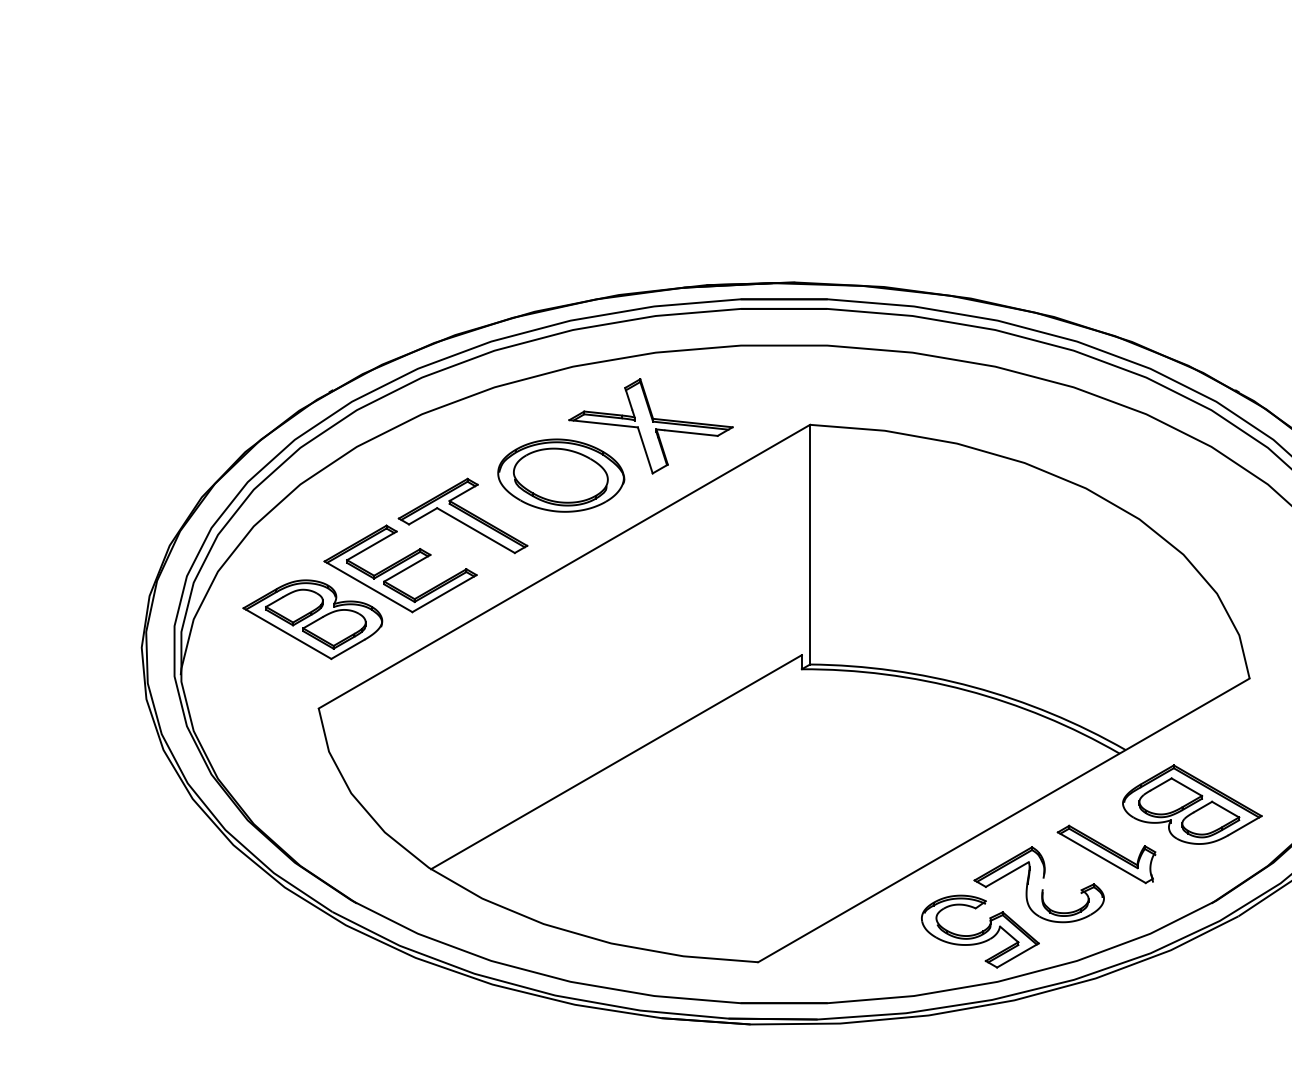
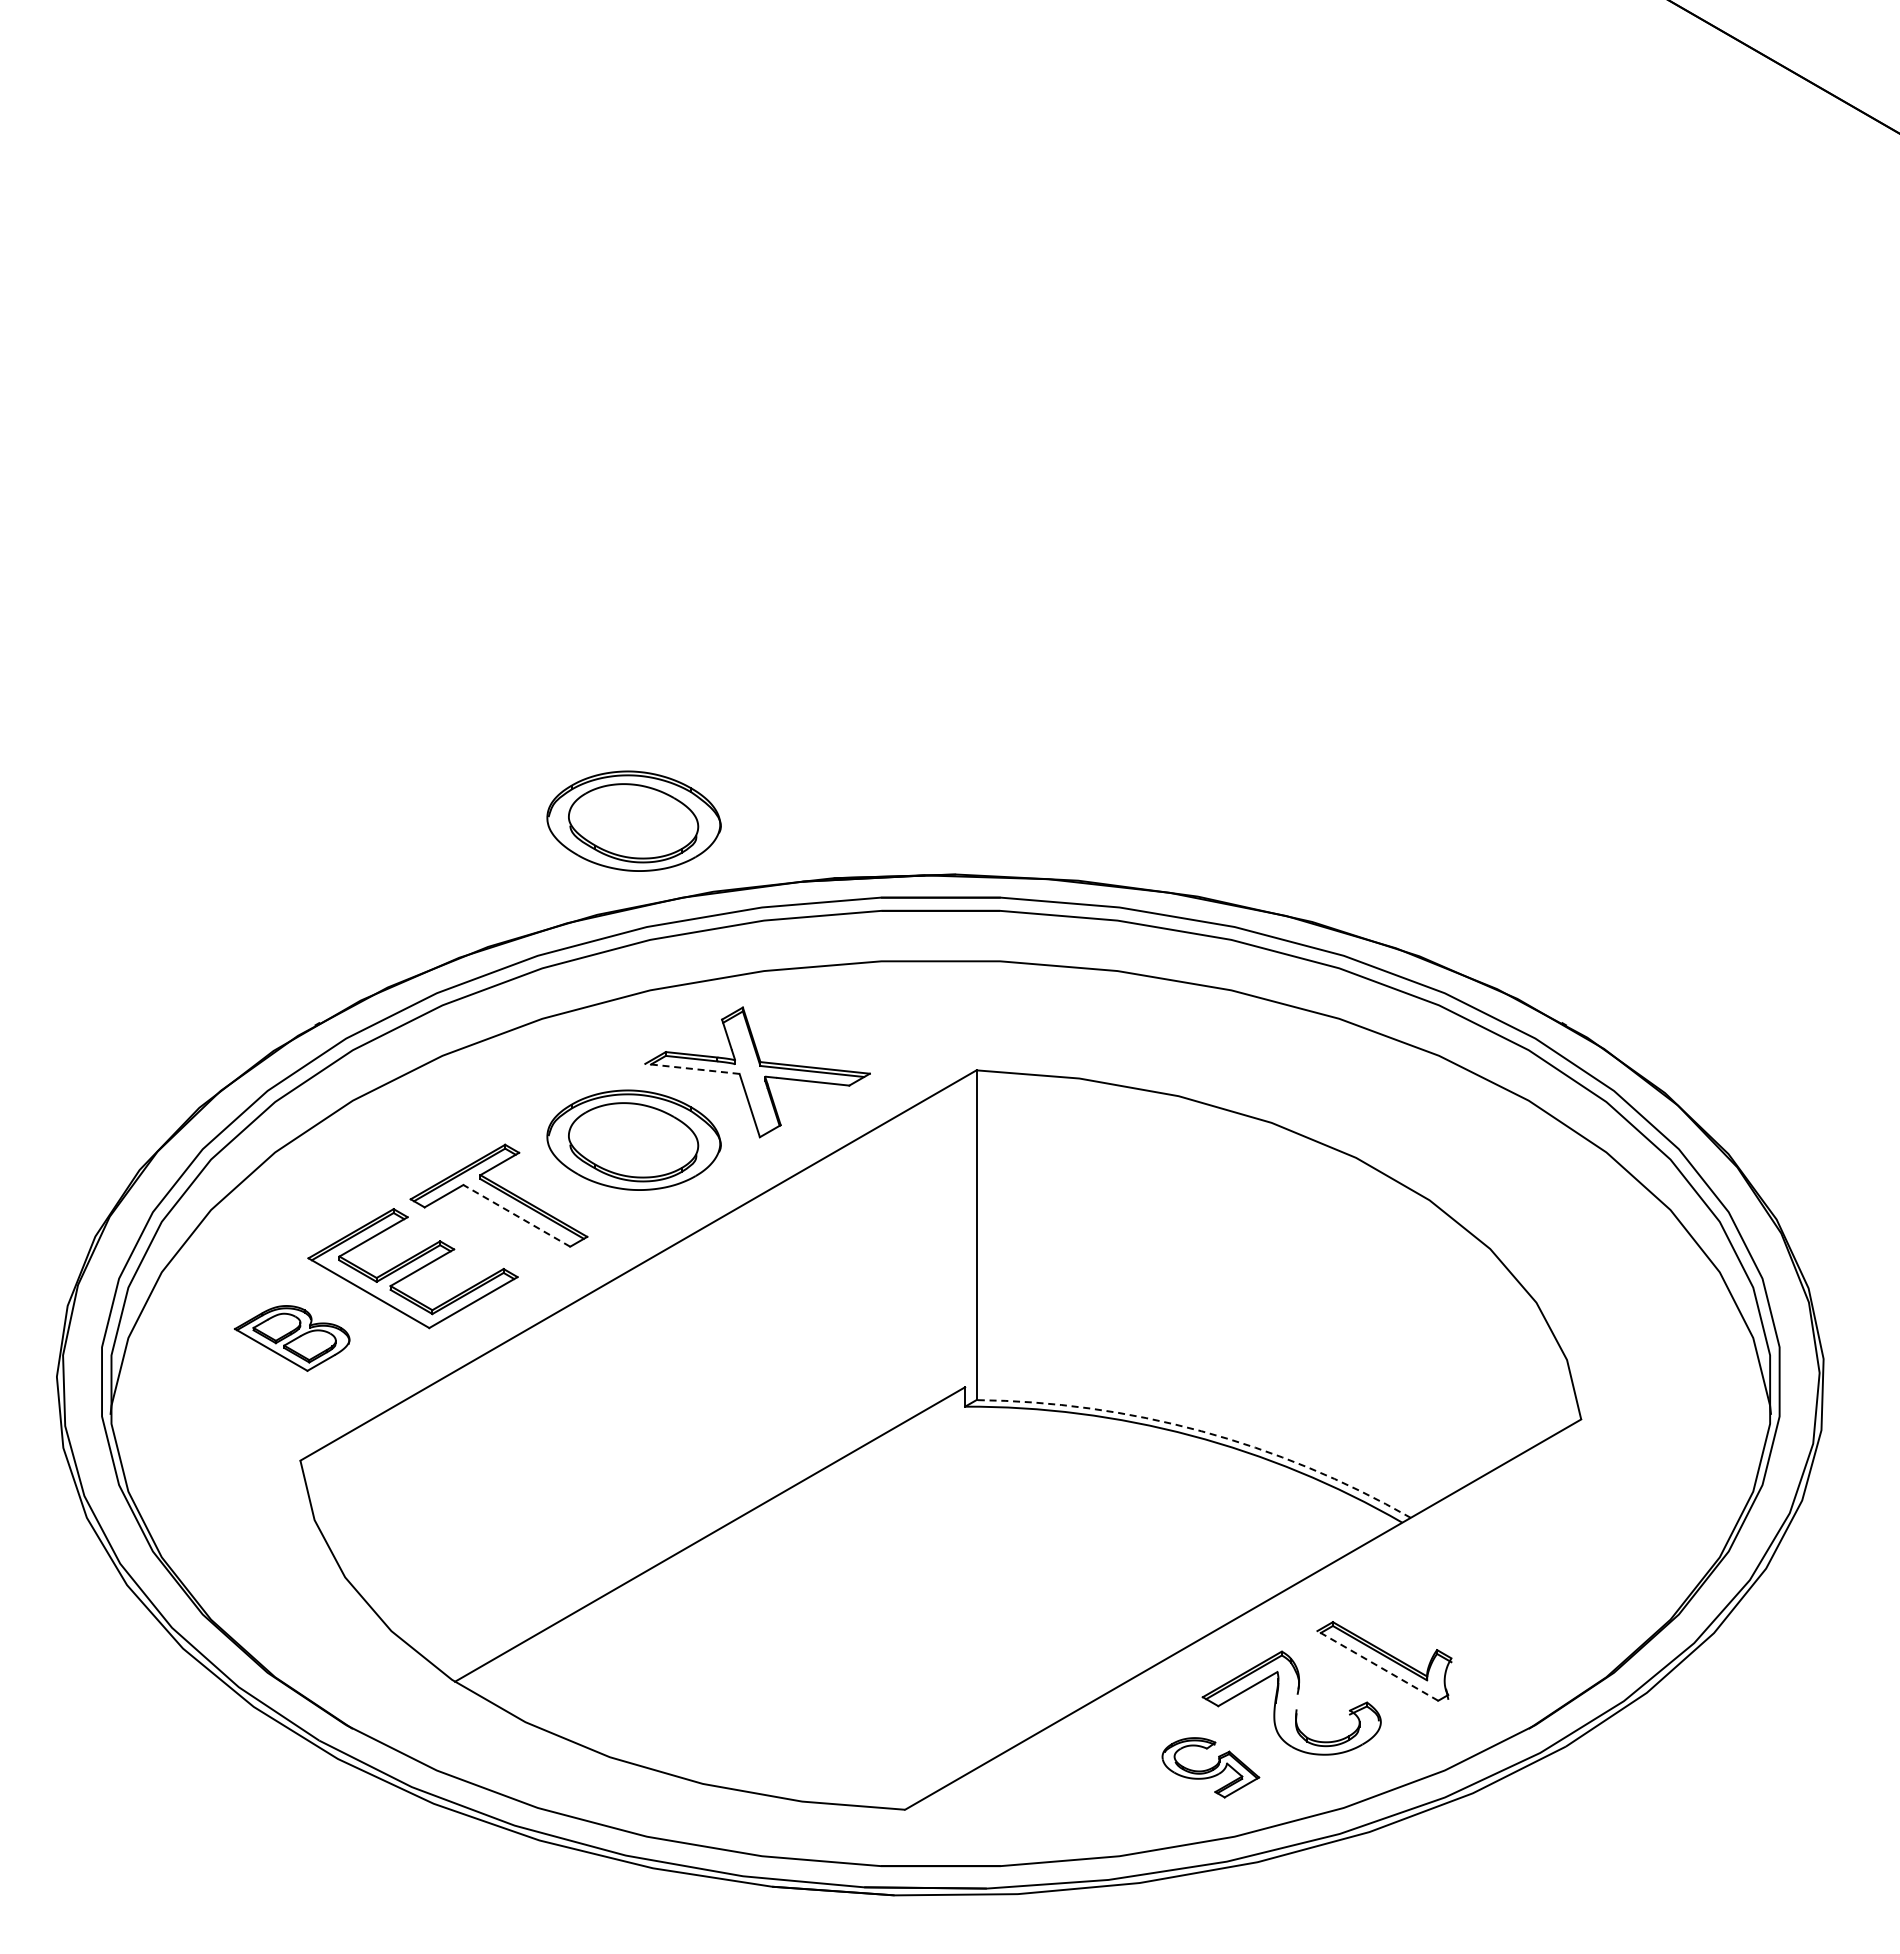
part: (560, 243) -> (633, 820), added
line: (602, 423) -> (691, 1068), solid -> dashed
line: (475, 530) -> (516, 1215), solid -> dashed
part: (312, 619) -> (291, 1338), size x0.6
arc: (973, 687) -> (1201, 1431), solid -> dashed
part: (1192, 804) -> (1502, 1592), removed
line: (1101, 857) -> (1377, 1665), solid -> dashed
part: (980, 931) -> (1210, 1767), size x0.6

